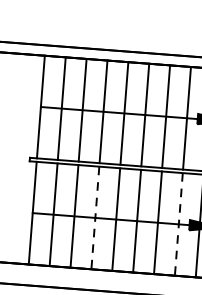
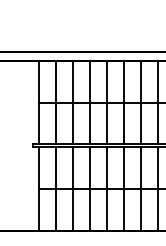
line: (95, 218) -> (90, 189), dashed -> solid
line: (179, 224) -> (158, 189), dashed -> solid

